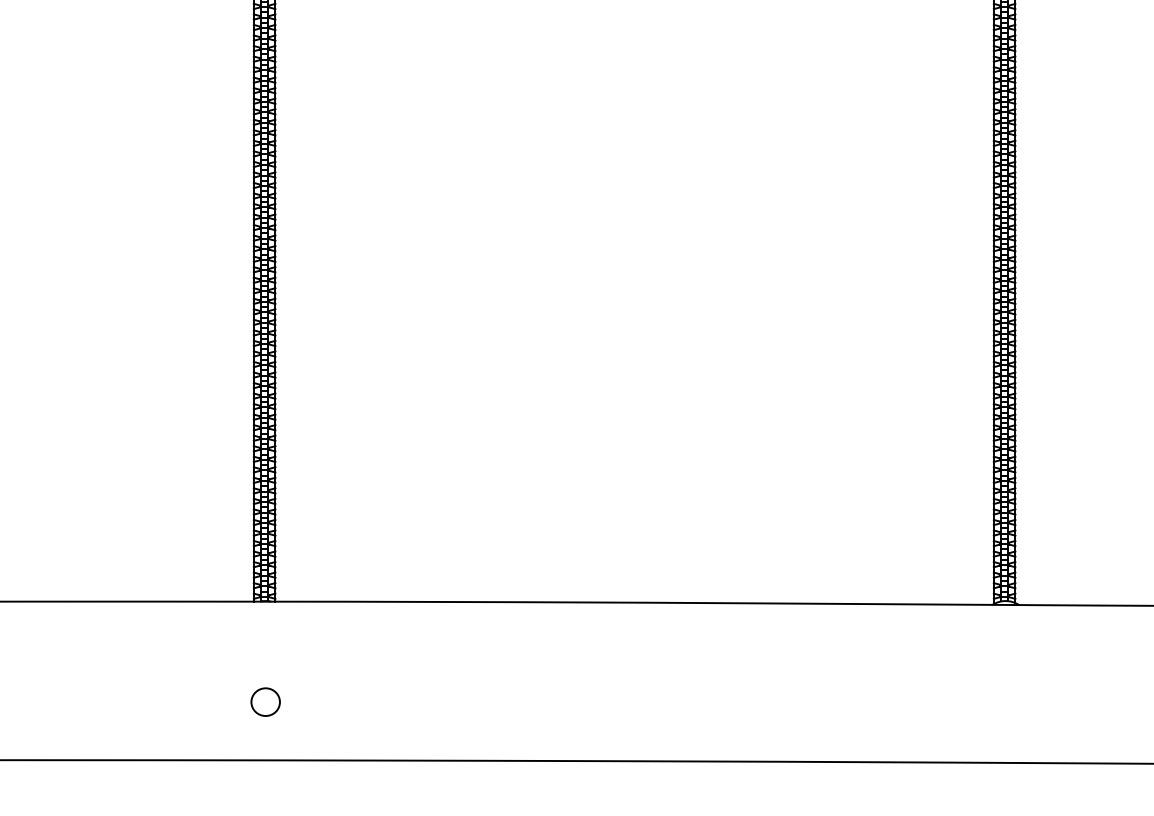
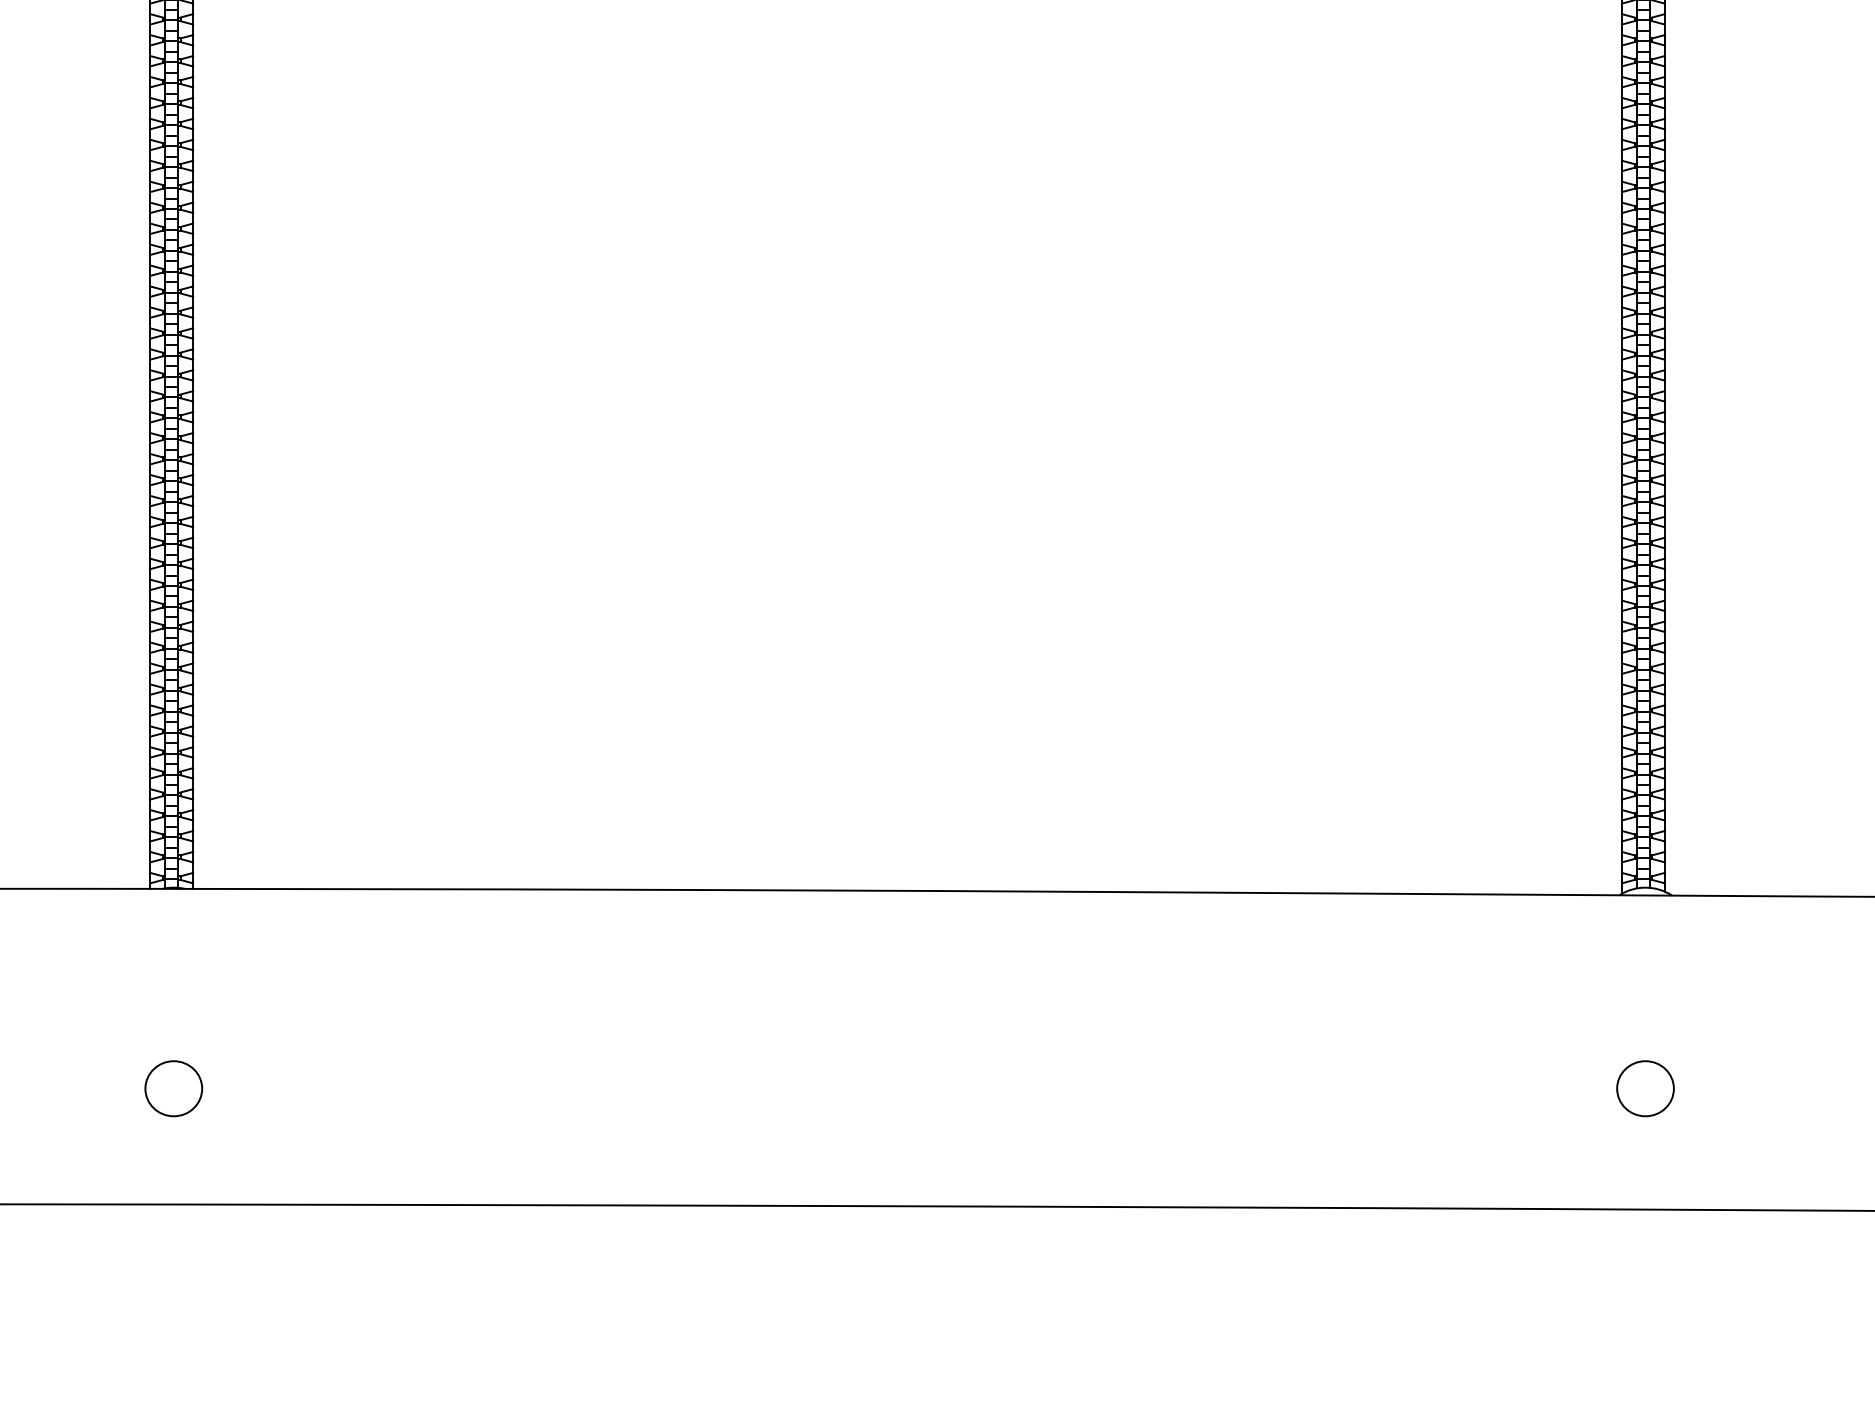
part: (1005, 701) -> (1645, 1087), added

